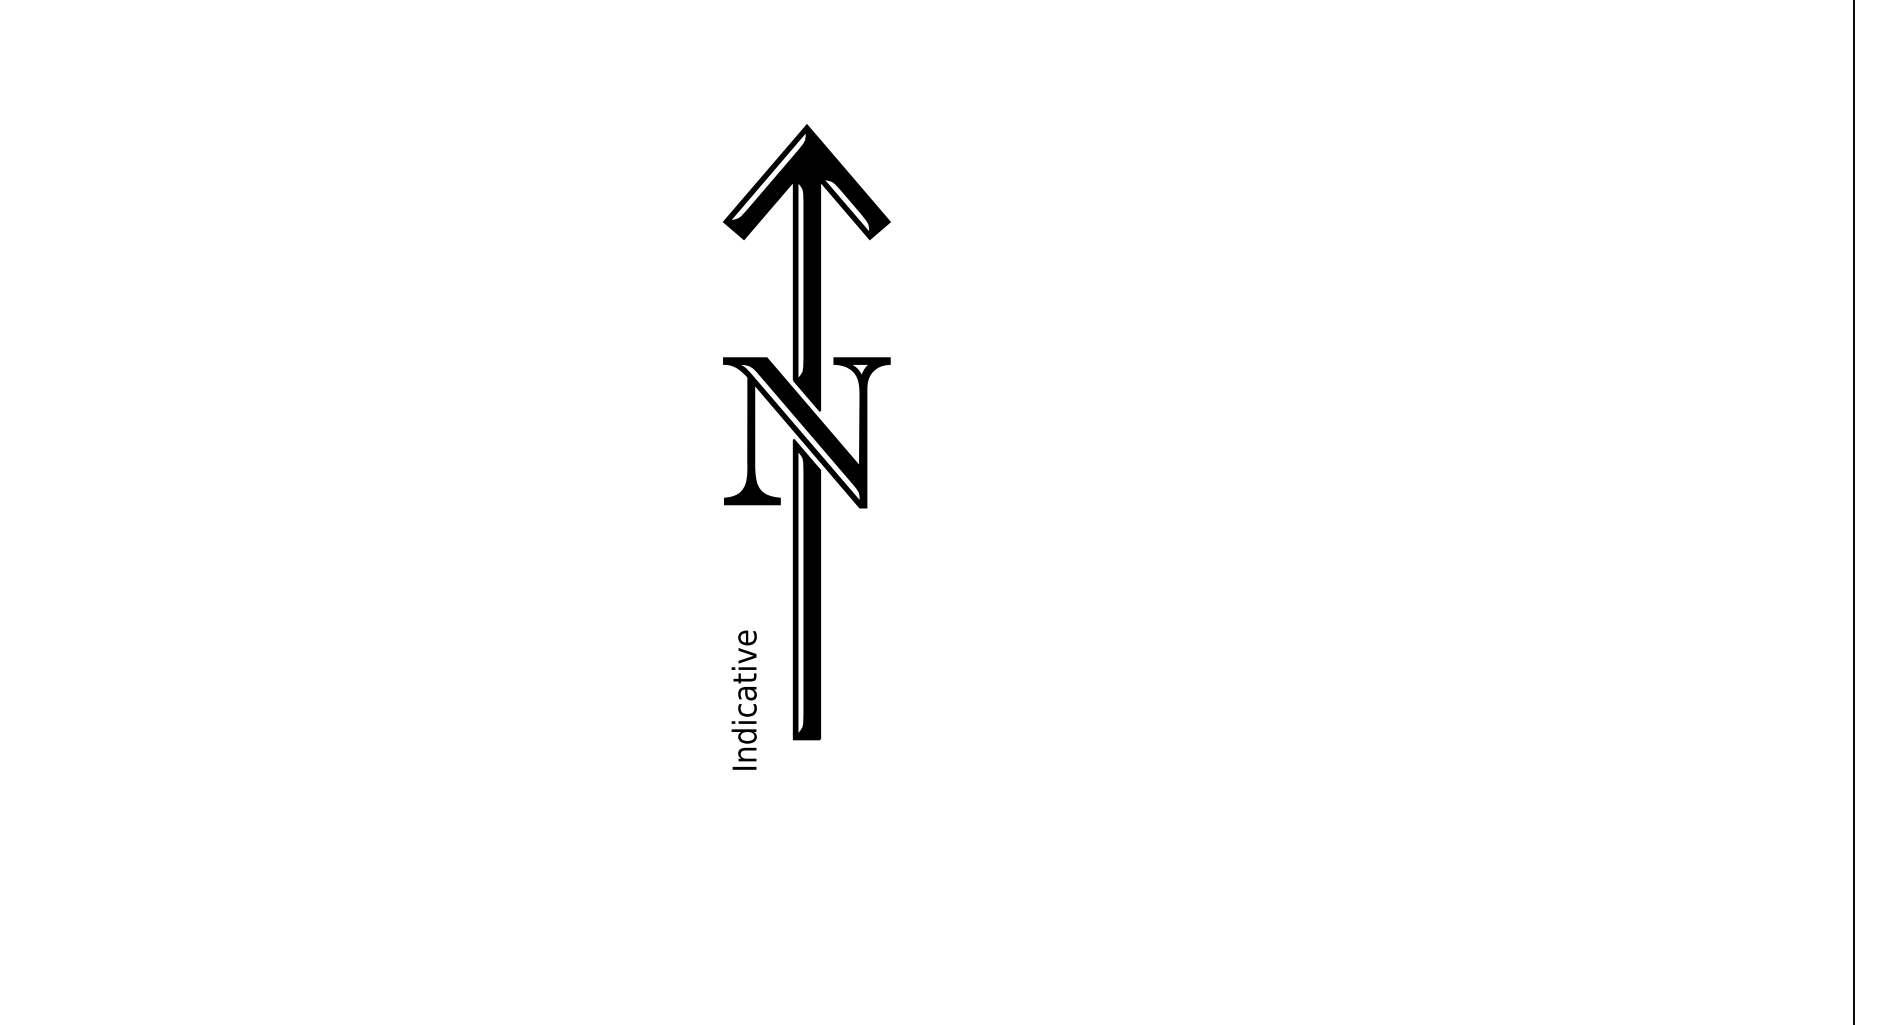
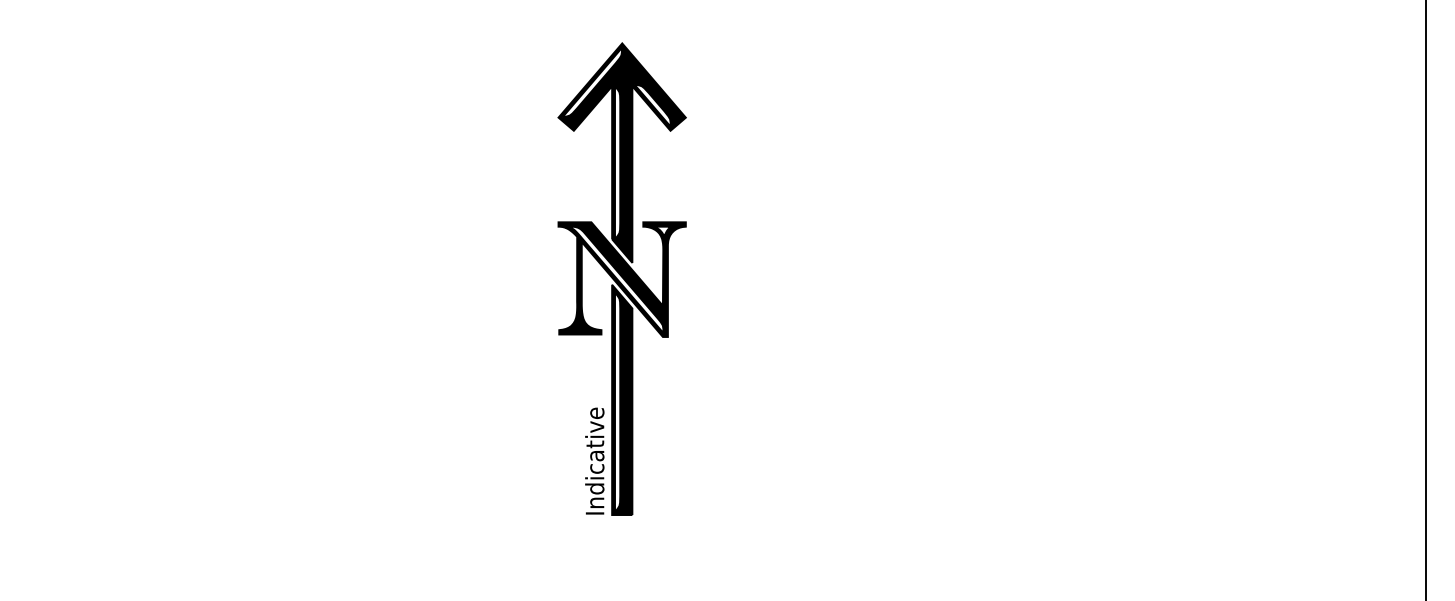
text: (743, 699) -> (594, 460), moved

